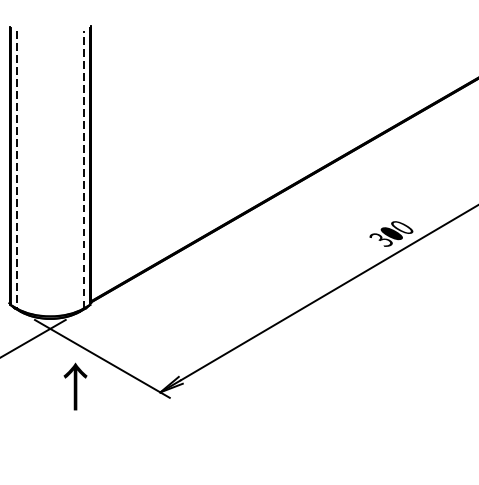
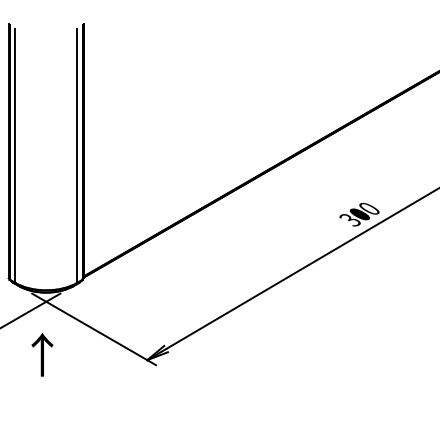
line: (84, 169) -> (77, 155), dashed -> solid
line: (16, 170) -> (15, 156), dashed -> solid
text: (75, 386) -> (42, 354), moved

